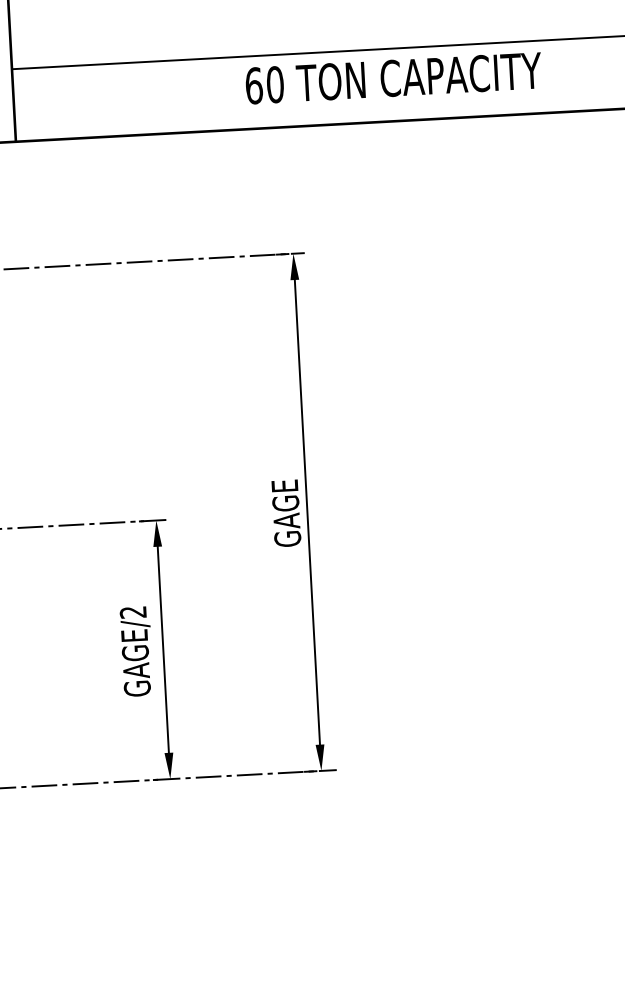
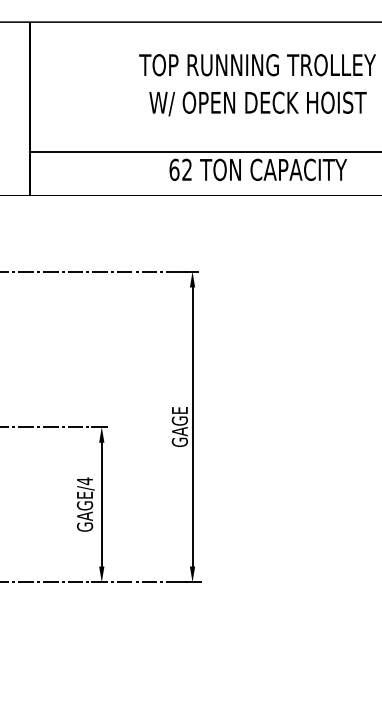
text: (275, 84) -> (187, 169), 60 -> 62
text: (132, 612) -> (84, 481), GAGE/2 -> GAGE/4

